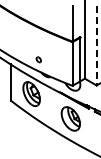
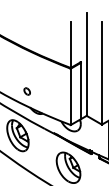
line: (96, 45) -> (101, 73), dashed -> solid

